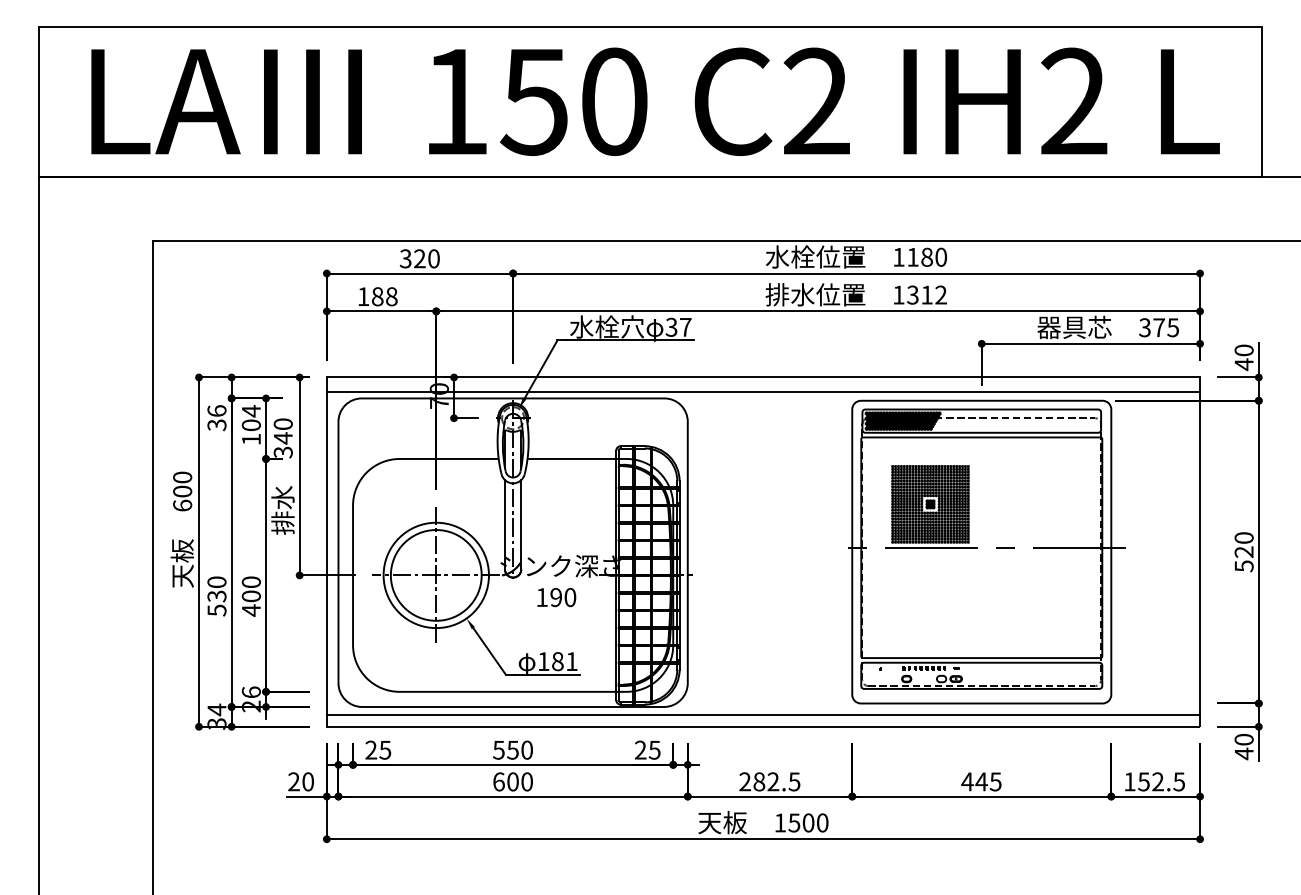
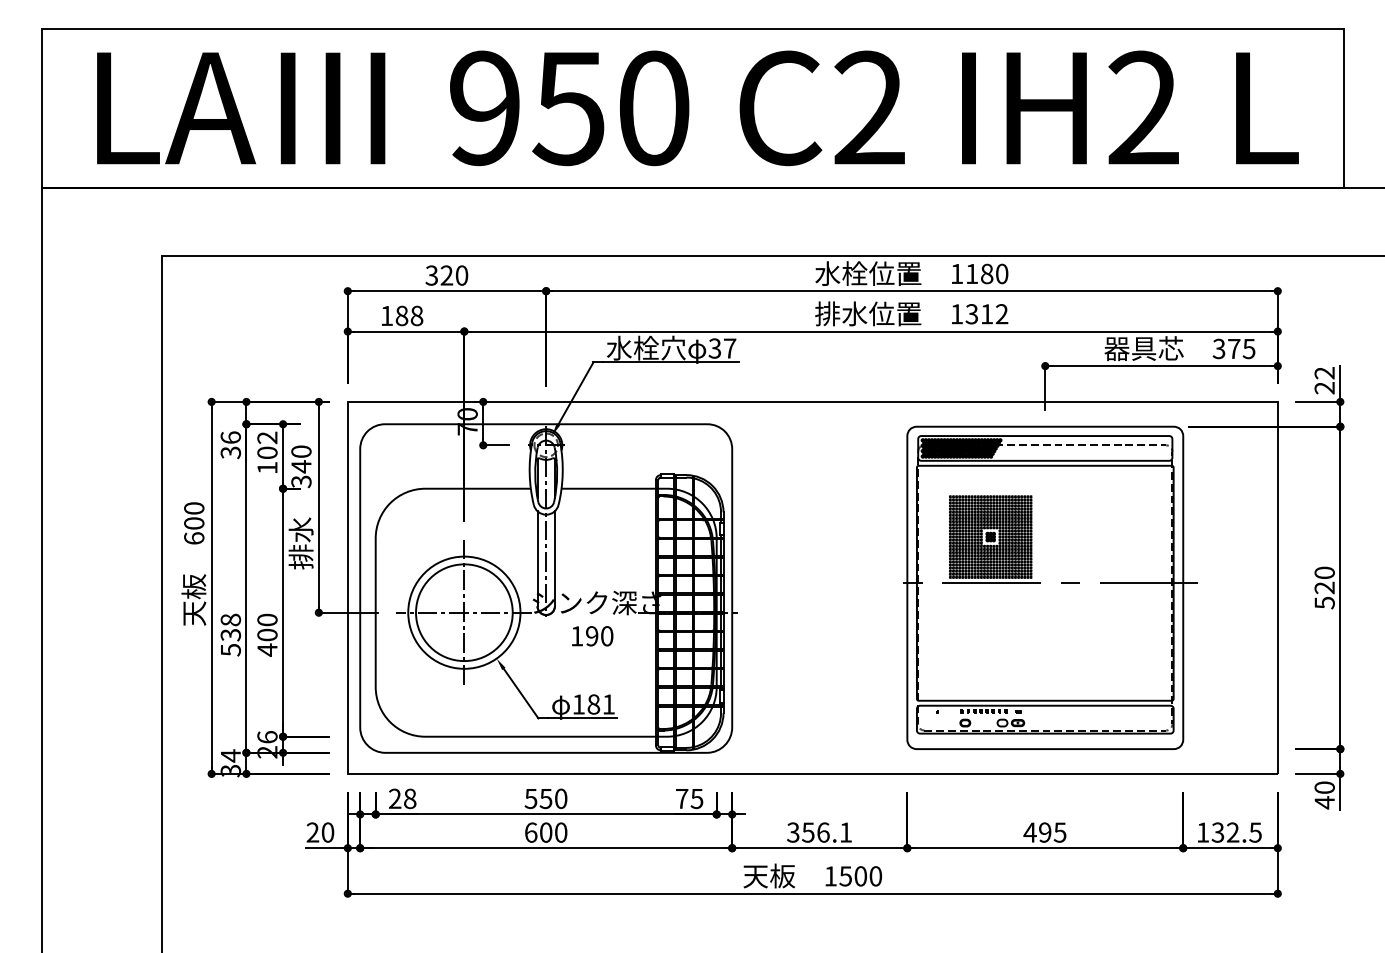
text: (455, 101) -> (484, 108), 150 -> 950
text: (1243, 358) -> (1324, 381), 40 -> 22
line: (763, 392) -> (812, 417), removed
text: (251, 410) -> (267, 437), 104 -> 102
text: (216, 581) -> (230, 619), 530 -> 538
line: (763, 714) -> (812, 760), removed
text: (384, 749) -> (409, 798), 25 -> 28
text: (640, 749) -> (681, 798), 25 -> 75
text: (769, 781) -> (819, 832), 282.5 -> 356.1
text: (981, 781) -> (1044, 832), 445 -> 495
text: (1144, 781) -> (1218, 832), 152.5 -> 132.5

